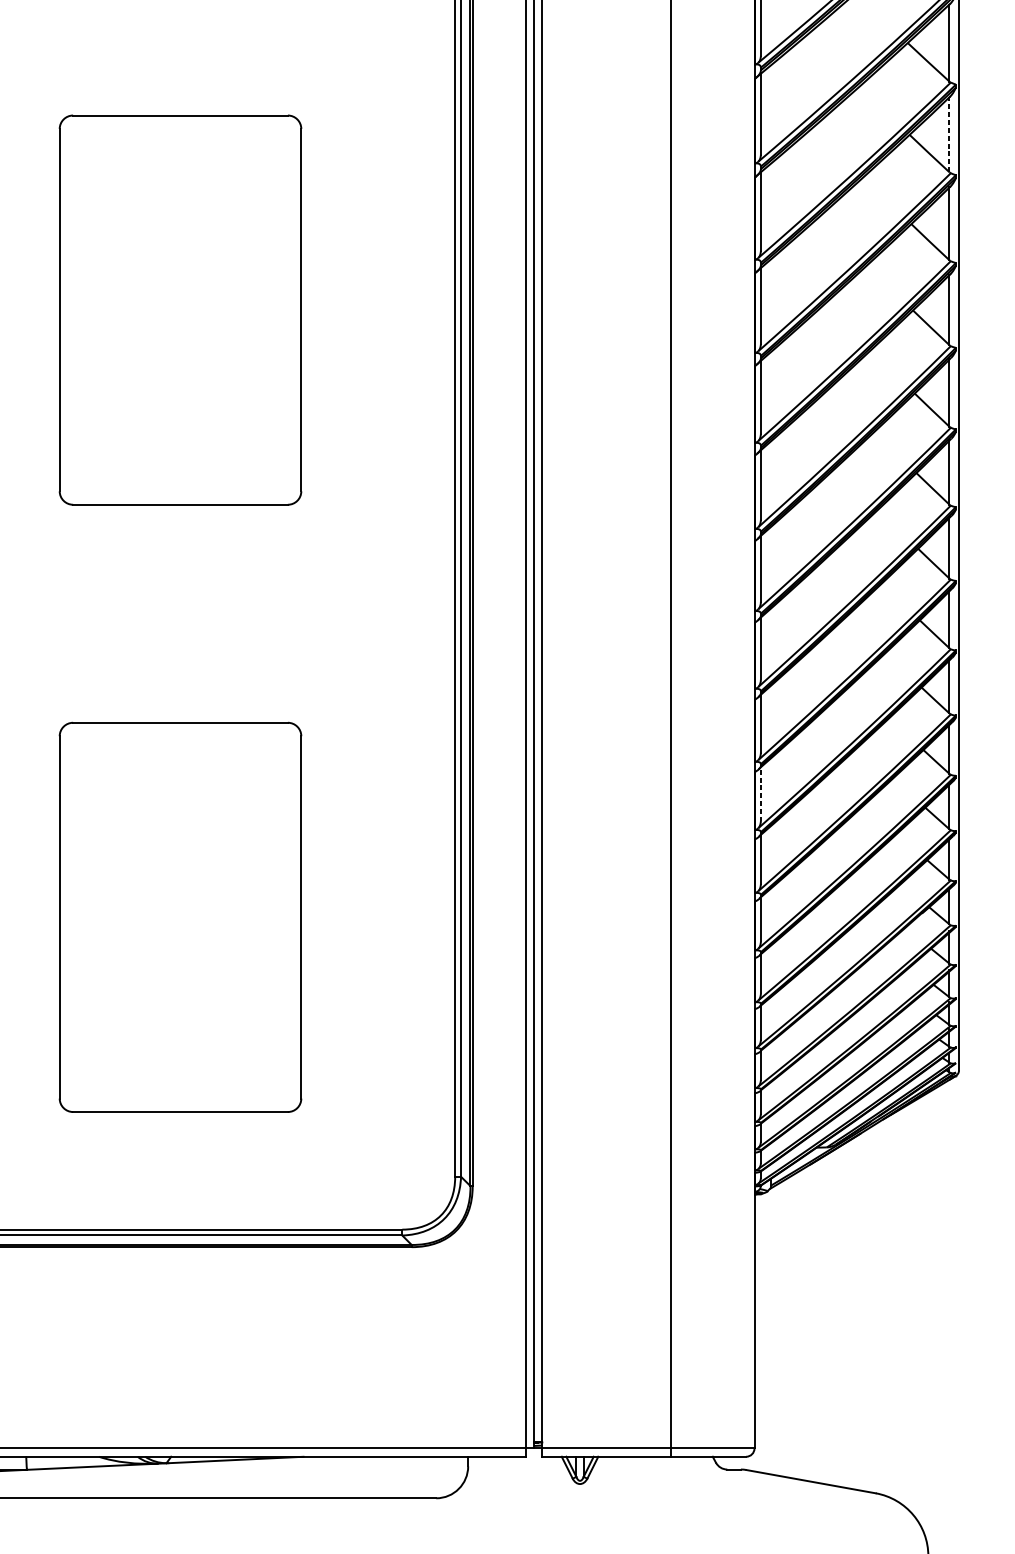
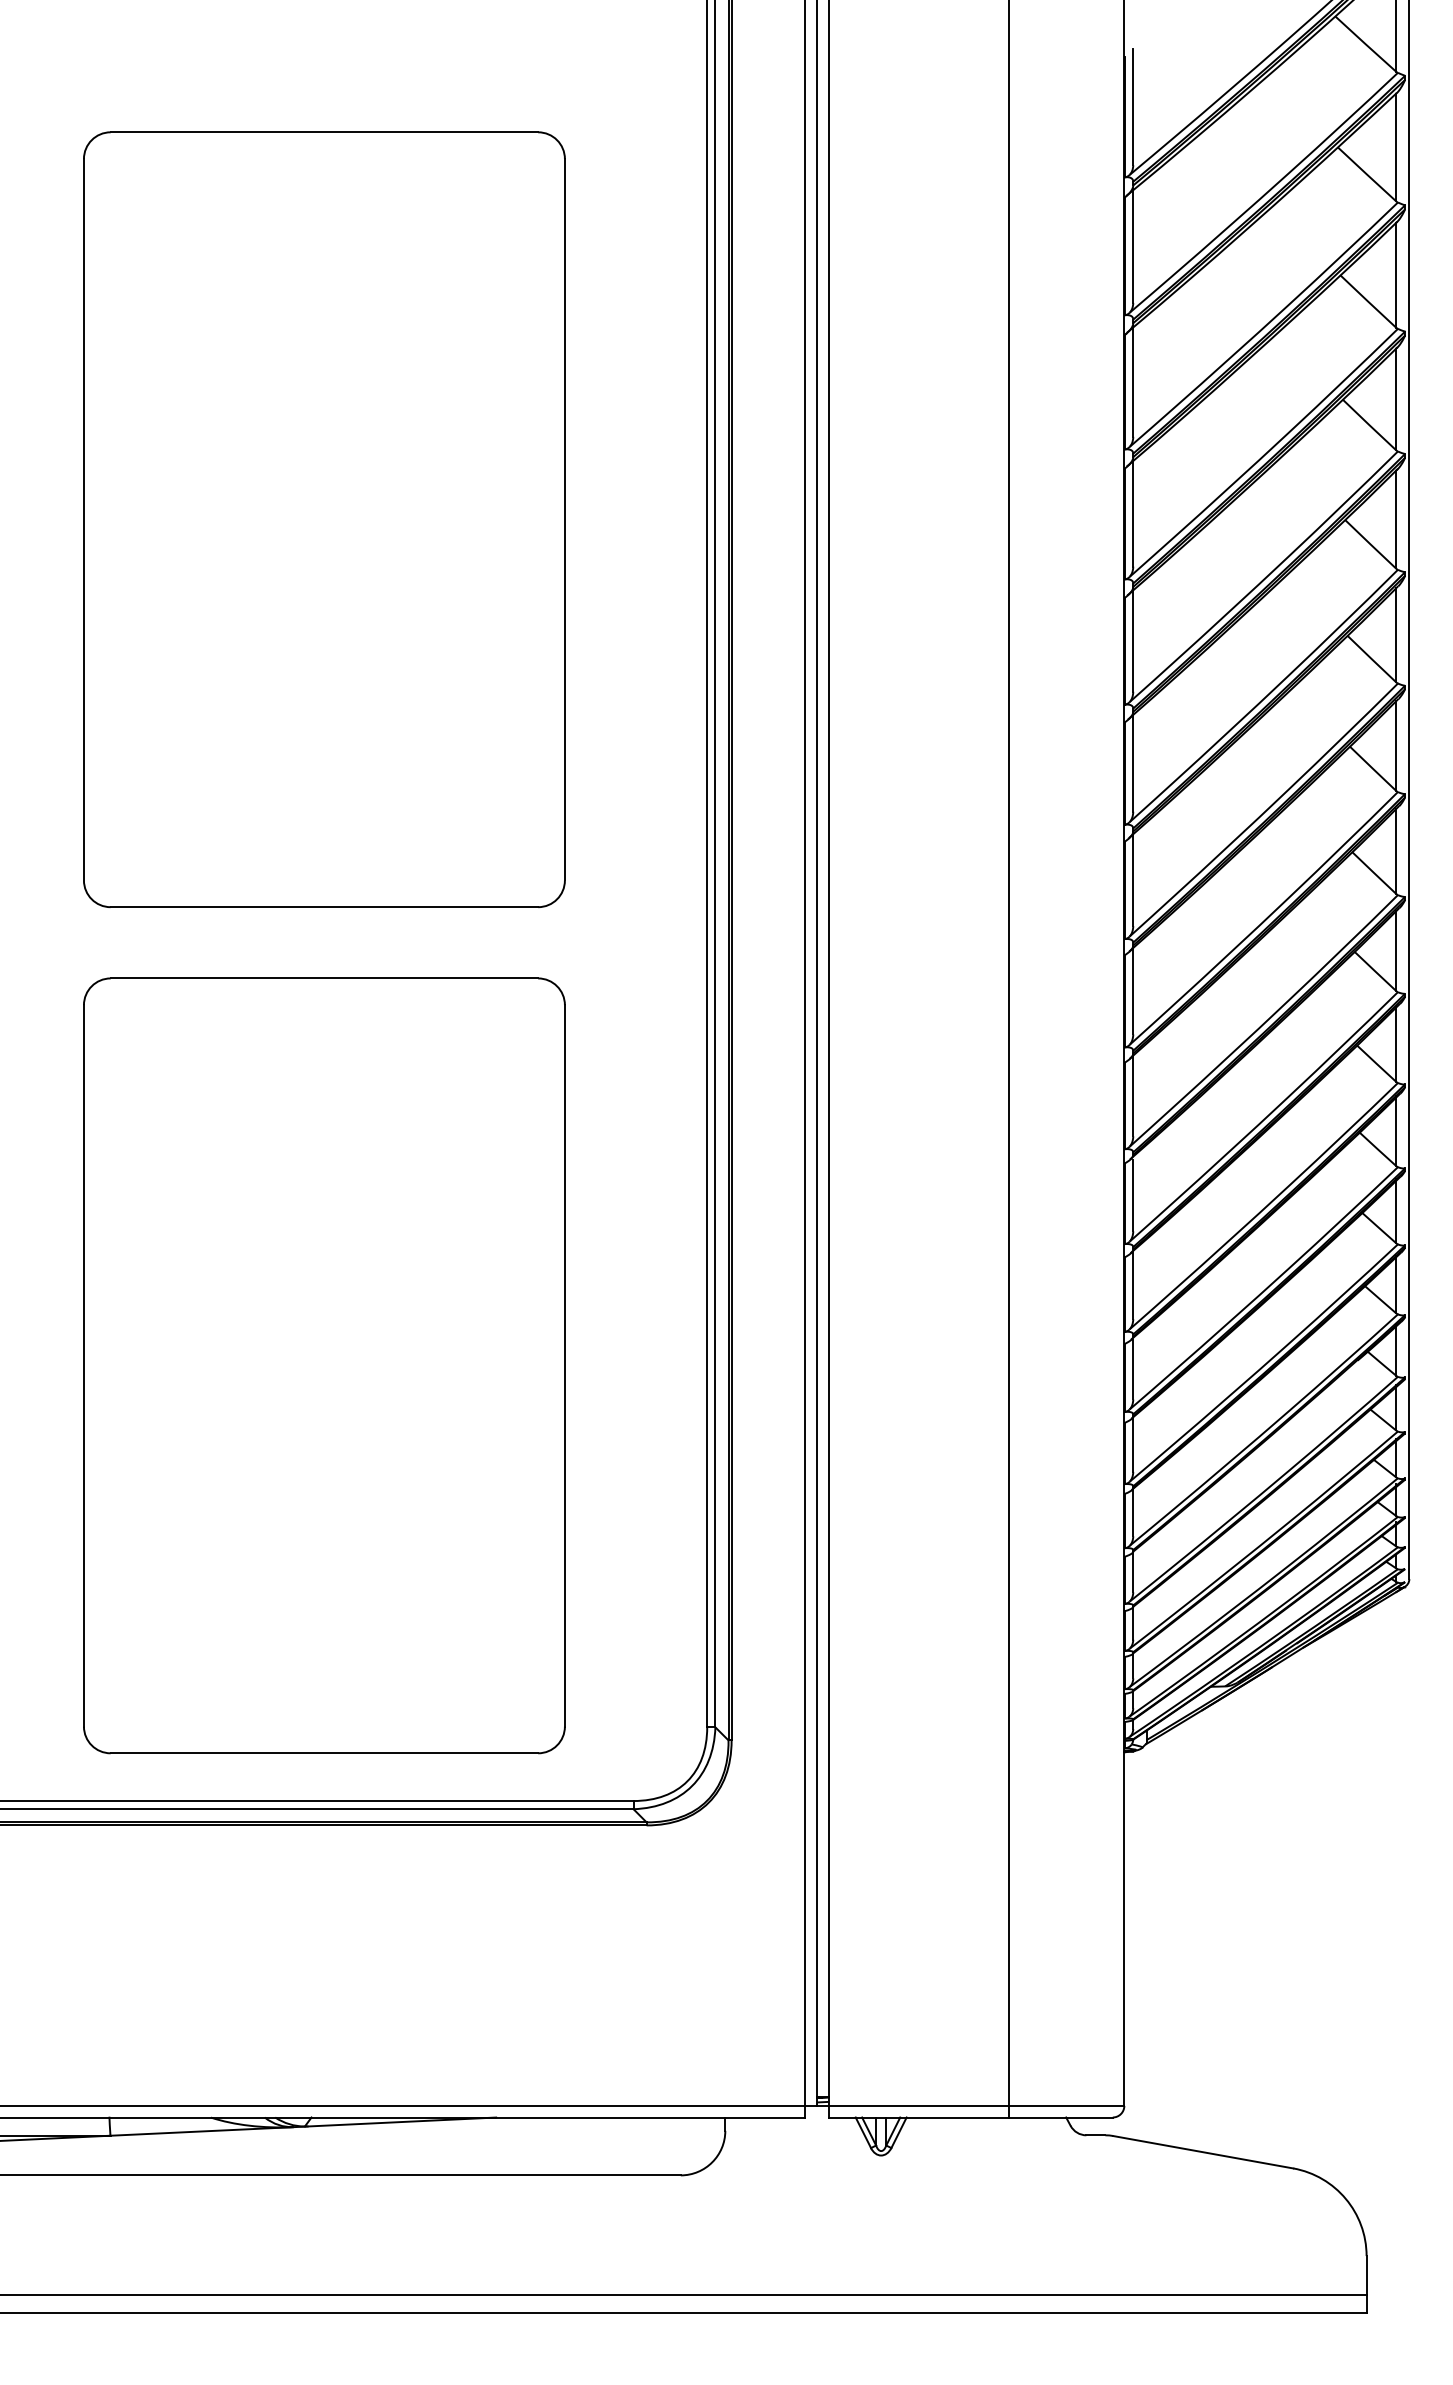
line: (949, 134) -> (1395, 274), dashed -> solid
part: (180, 310) -> (324, 519), size x1.43
line: (761, 795) -> (1133, 1195), dashed -> solid
part: (180, 917) -> (324, 1365), size x1.43

